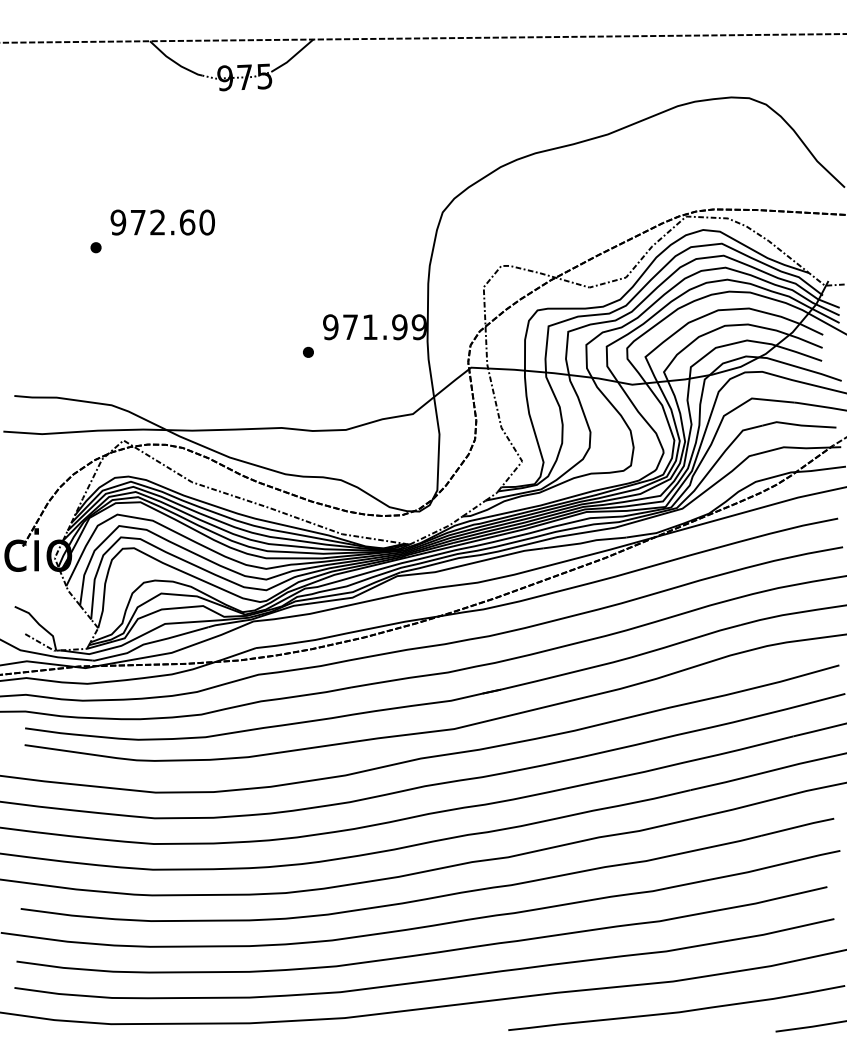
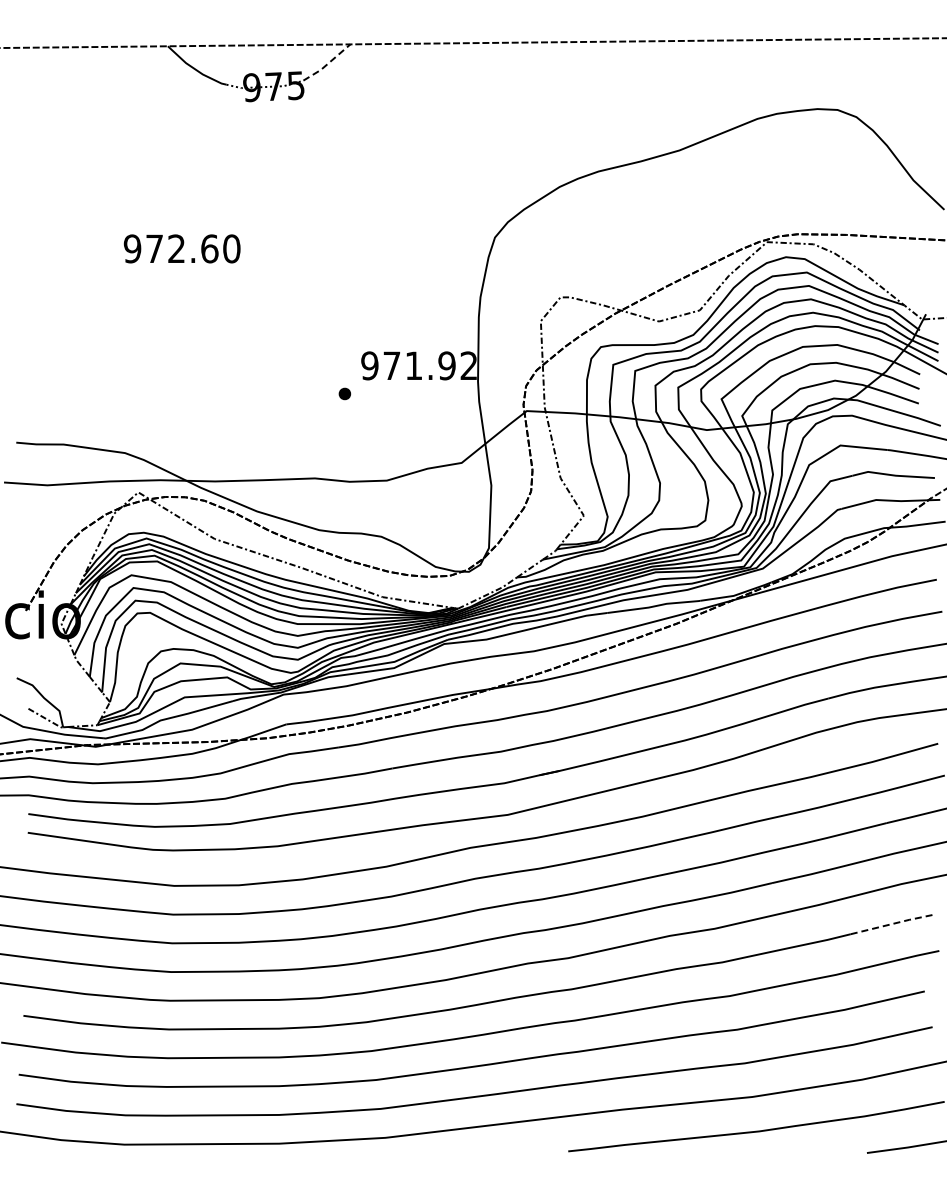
line: (292, 57) -> (327, 64), solid -> dashed
part: (95, 247) -> (107, 276), removed
text: (419, 326) -> (468, 365), 971.99 -> 971.92
line: (797, 827) -> (891, 924), solid -> dashed

